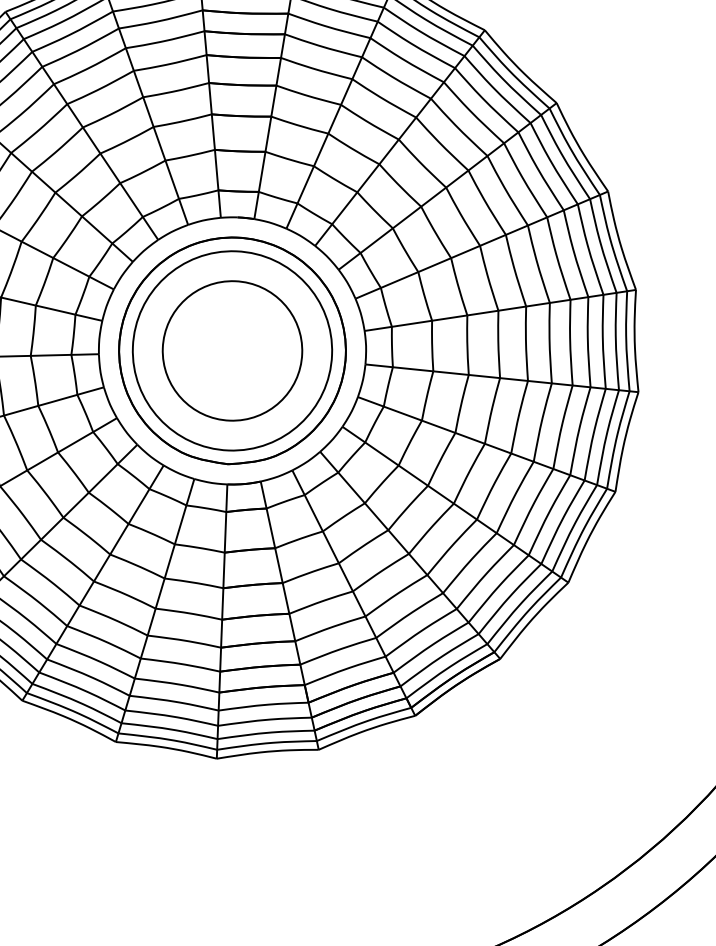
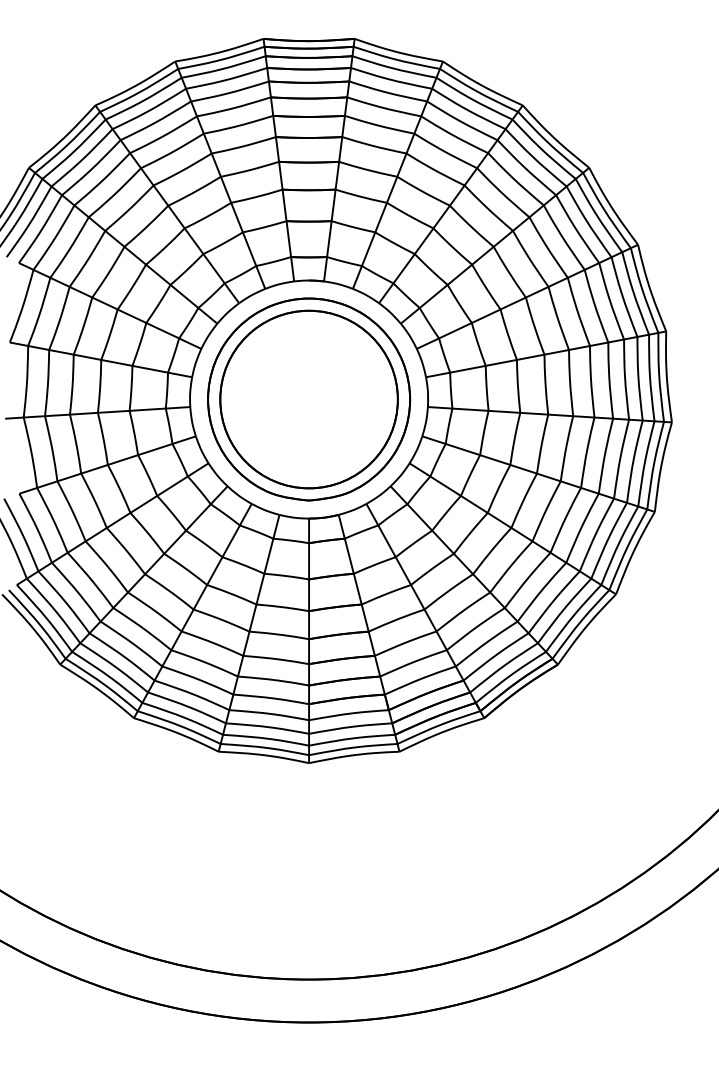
circle: (231, 350) -> (308, 399), size x1.43

